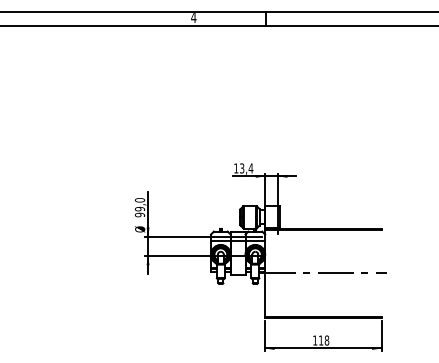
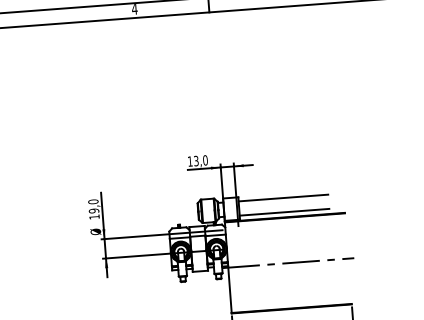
text: (250, 168) -> (204, 160), 13,4 -> 13,0
line: (323, 210) -> (283, 198), added
text: (139, 214) -> (93, 216), 99,0 -> 19,0
line: (323, 224) -> (284, 212), added

